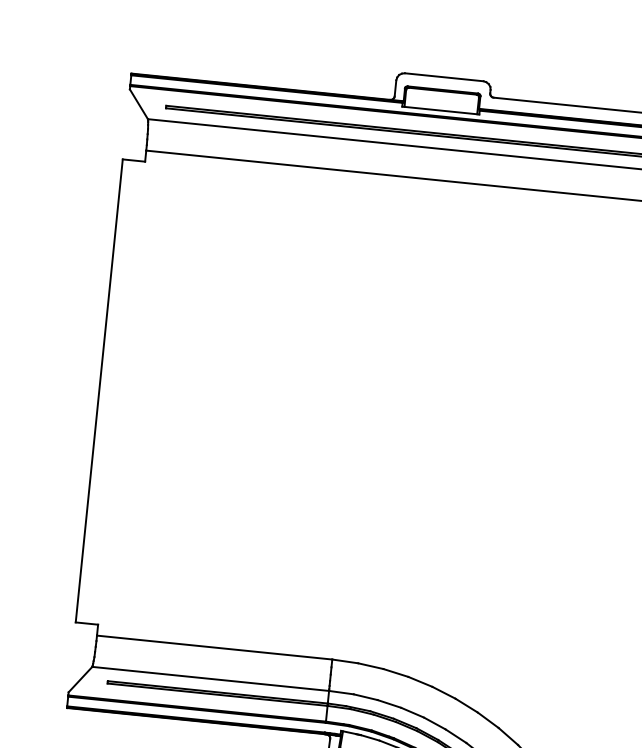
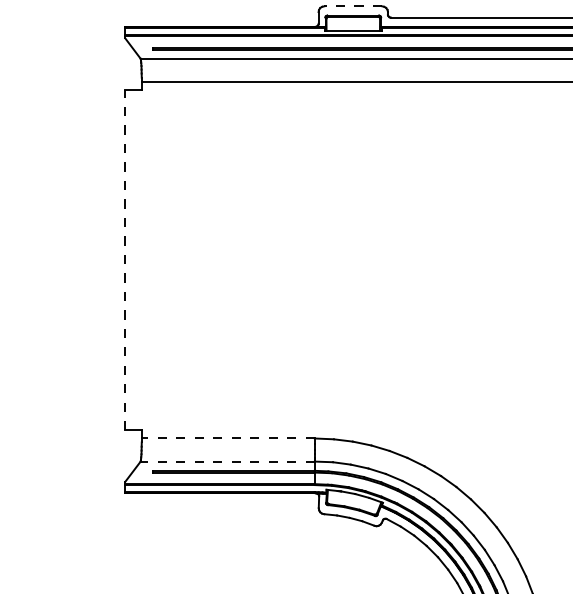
line: (444, 77) -> (353, 6), solid -> dashed
line: (99, 390) -> (125, 259), solid -> dashed
line: (214, 647) -> (228, 438), solid -> dashed
line: (210, 678) -> (227, 461), solid -> dashed

